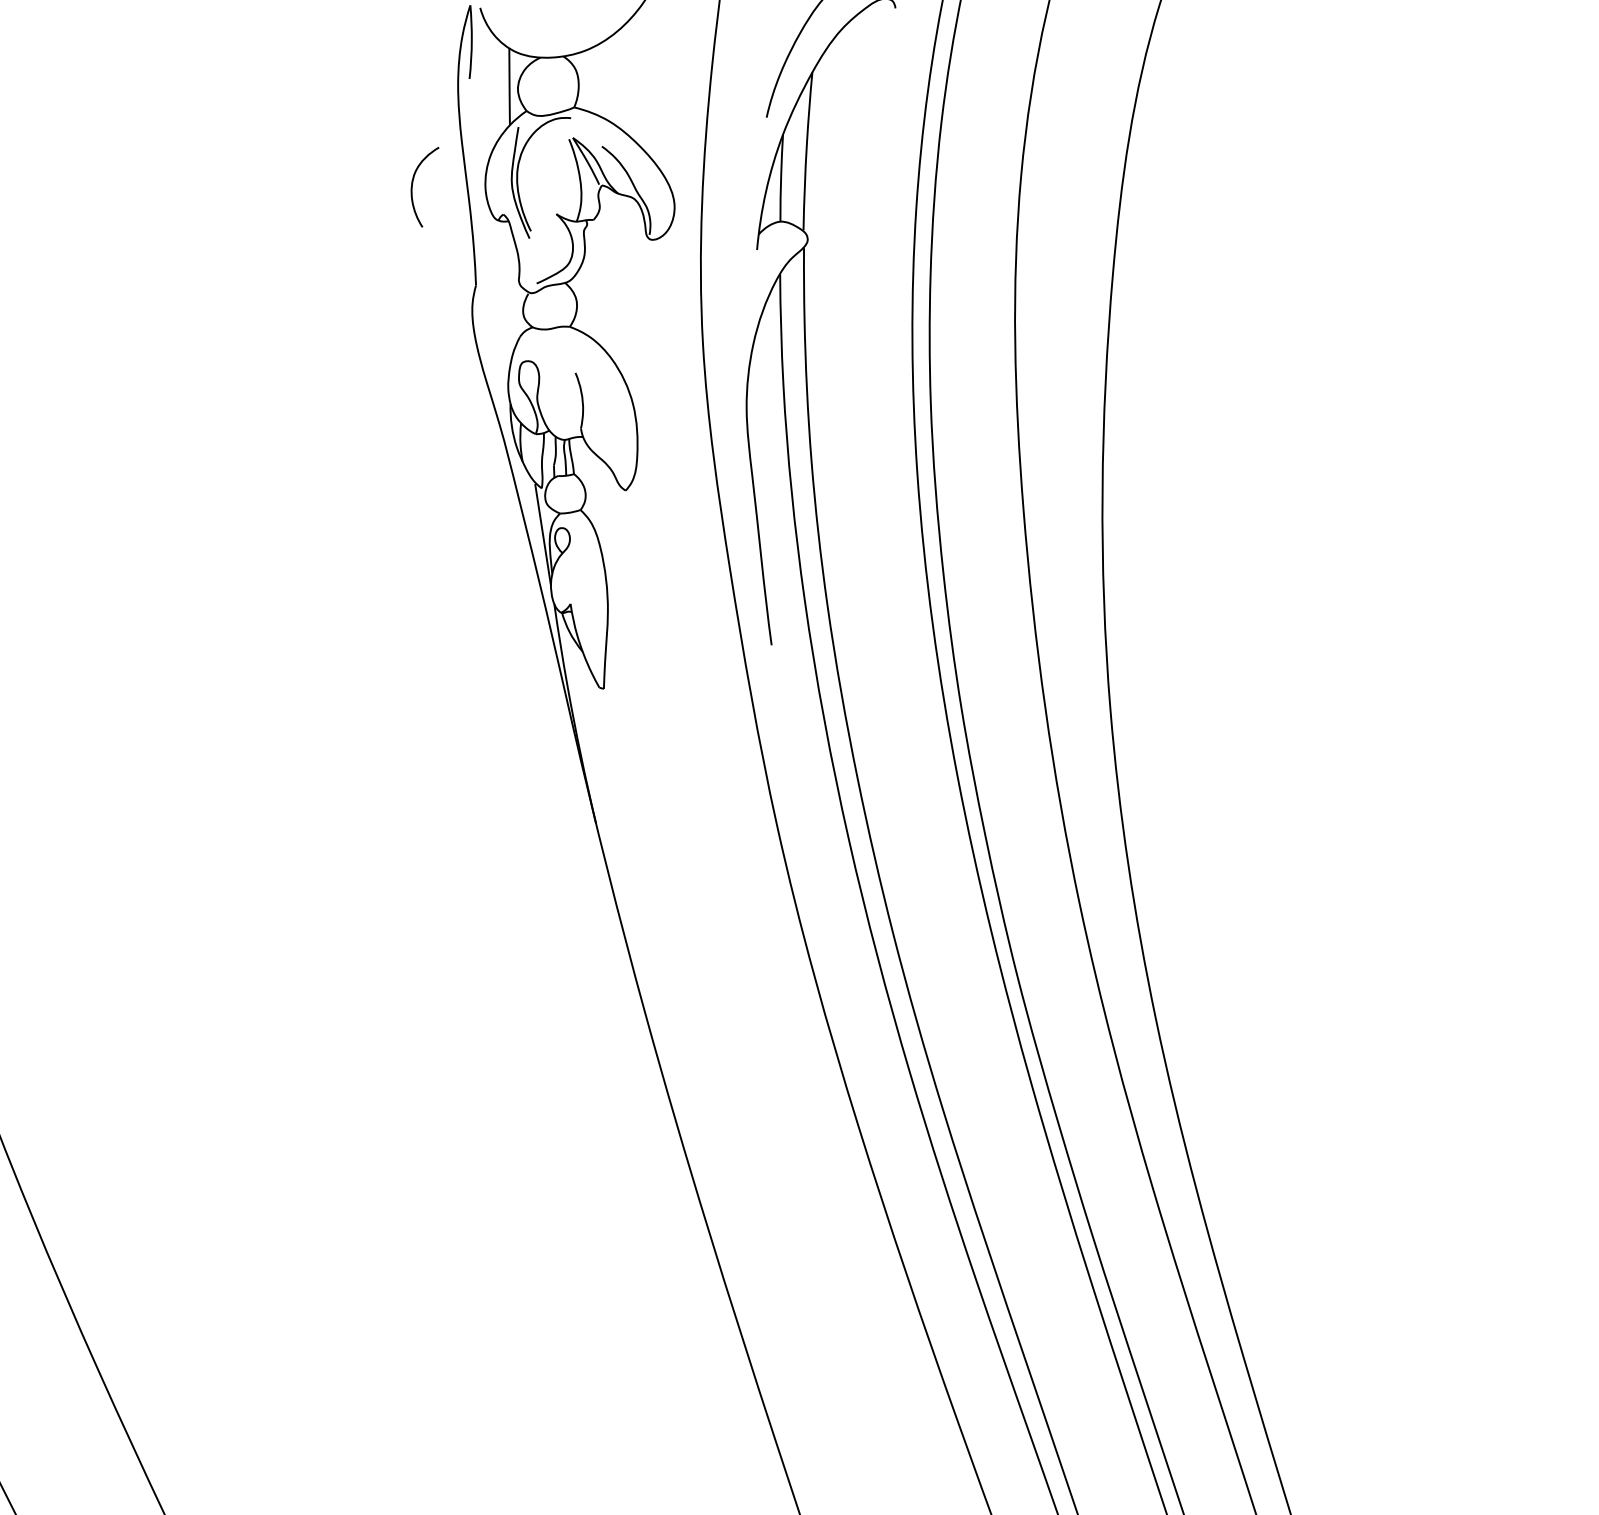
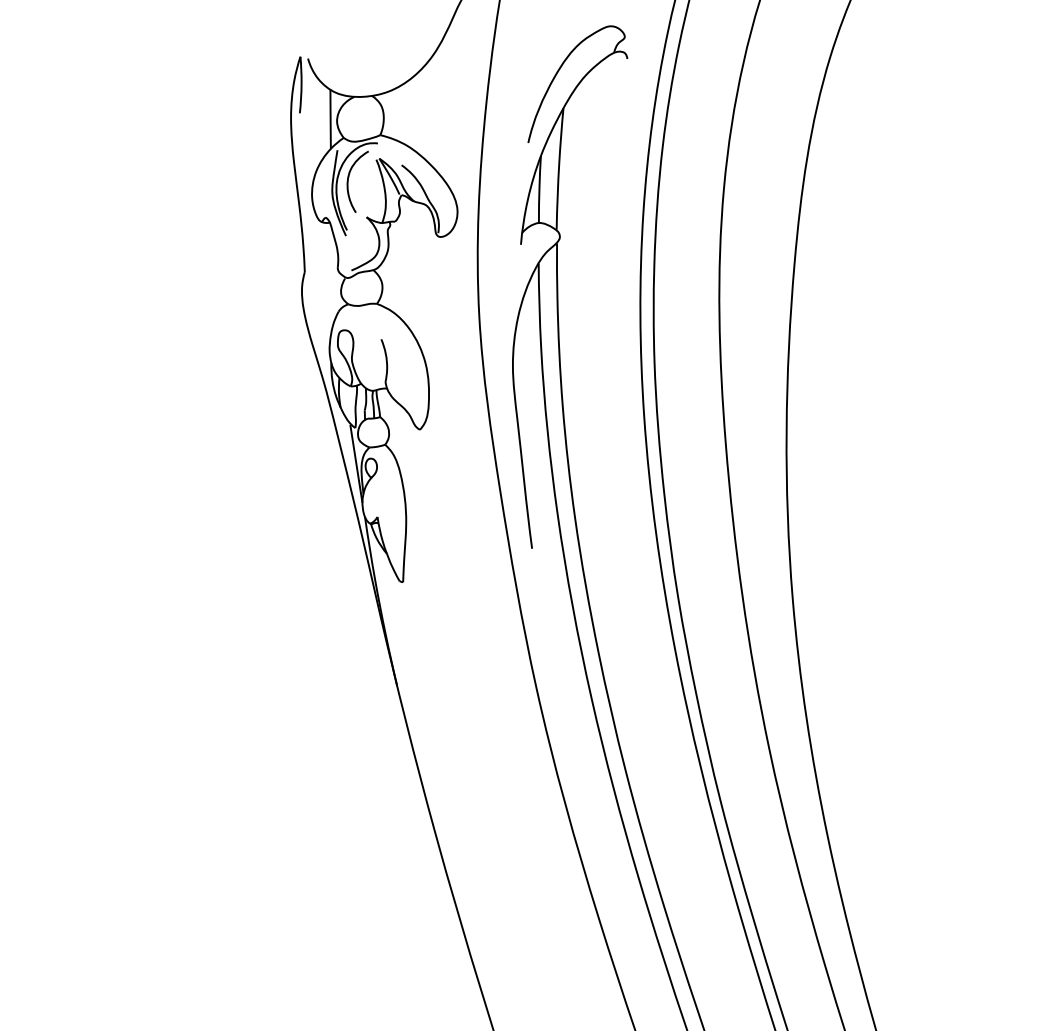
curve: (413, 183) -> (349, 179), moved

